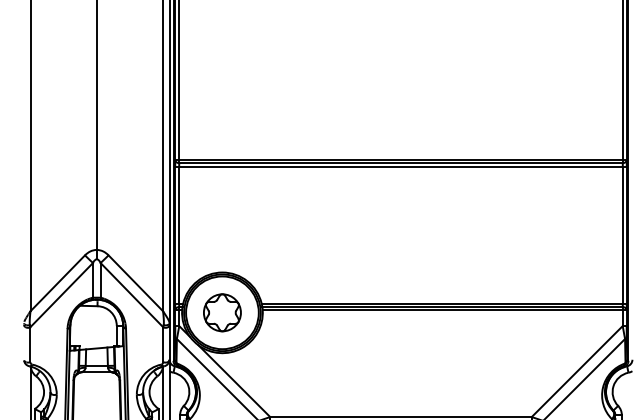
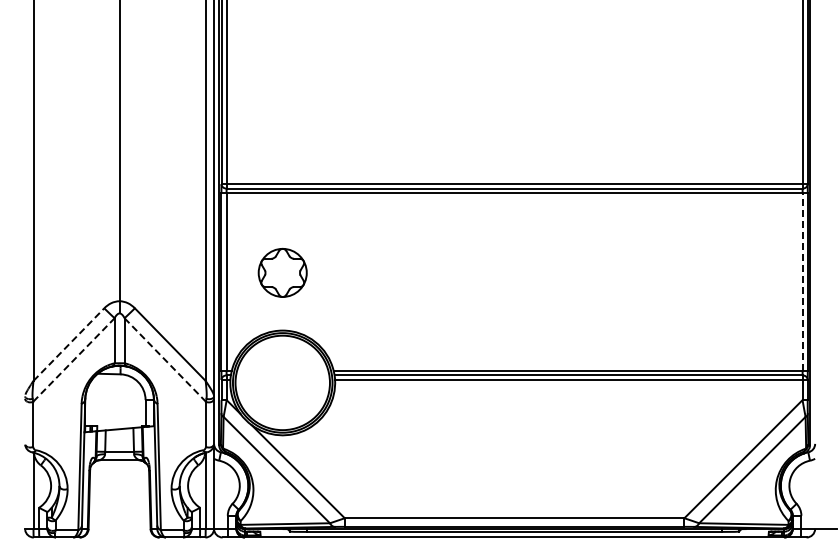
line: (622, 235) -> (802, 282), solid -> dashed
line: (57, 283) -> (68, 344), solid -> dashed
line: (62, 294) -> (74, 359), solid -> dashed
line: (132, 295) -> (165, 360), solid -> dashed
part: (222, 312) -> (282, 272), moved

